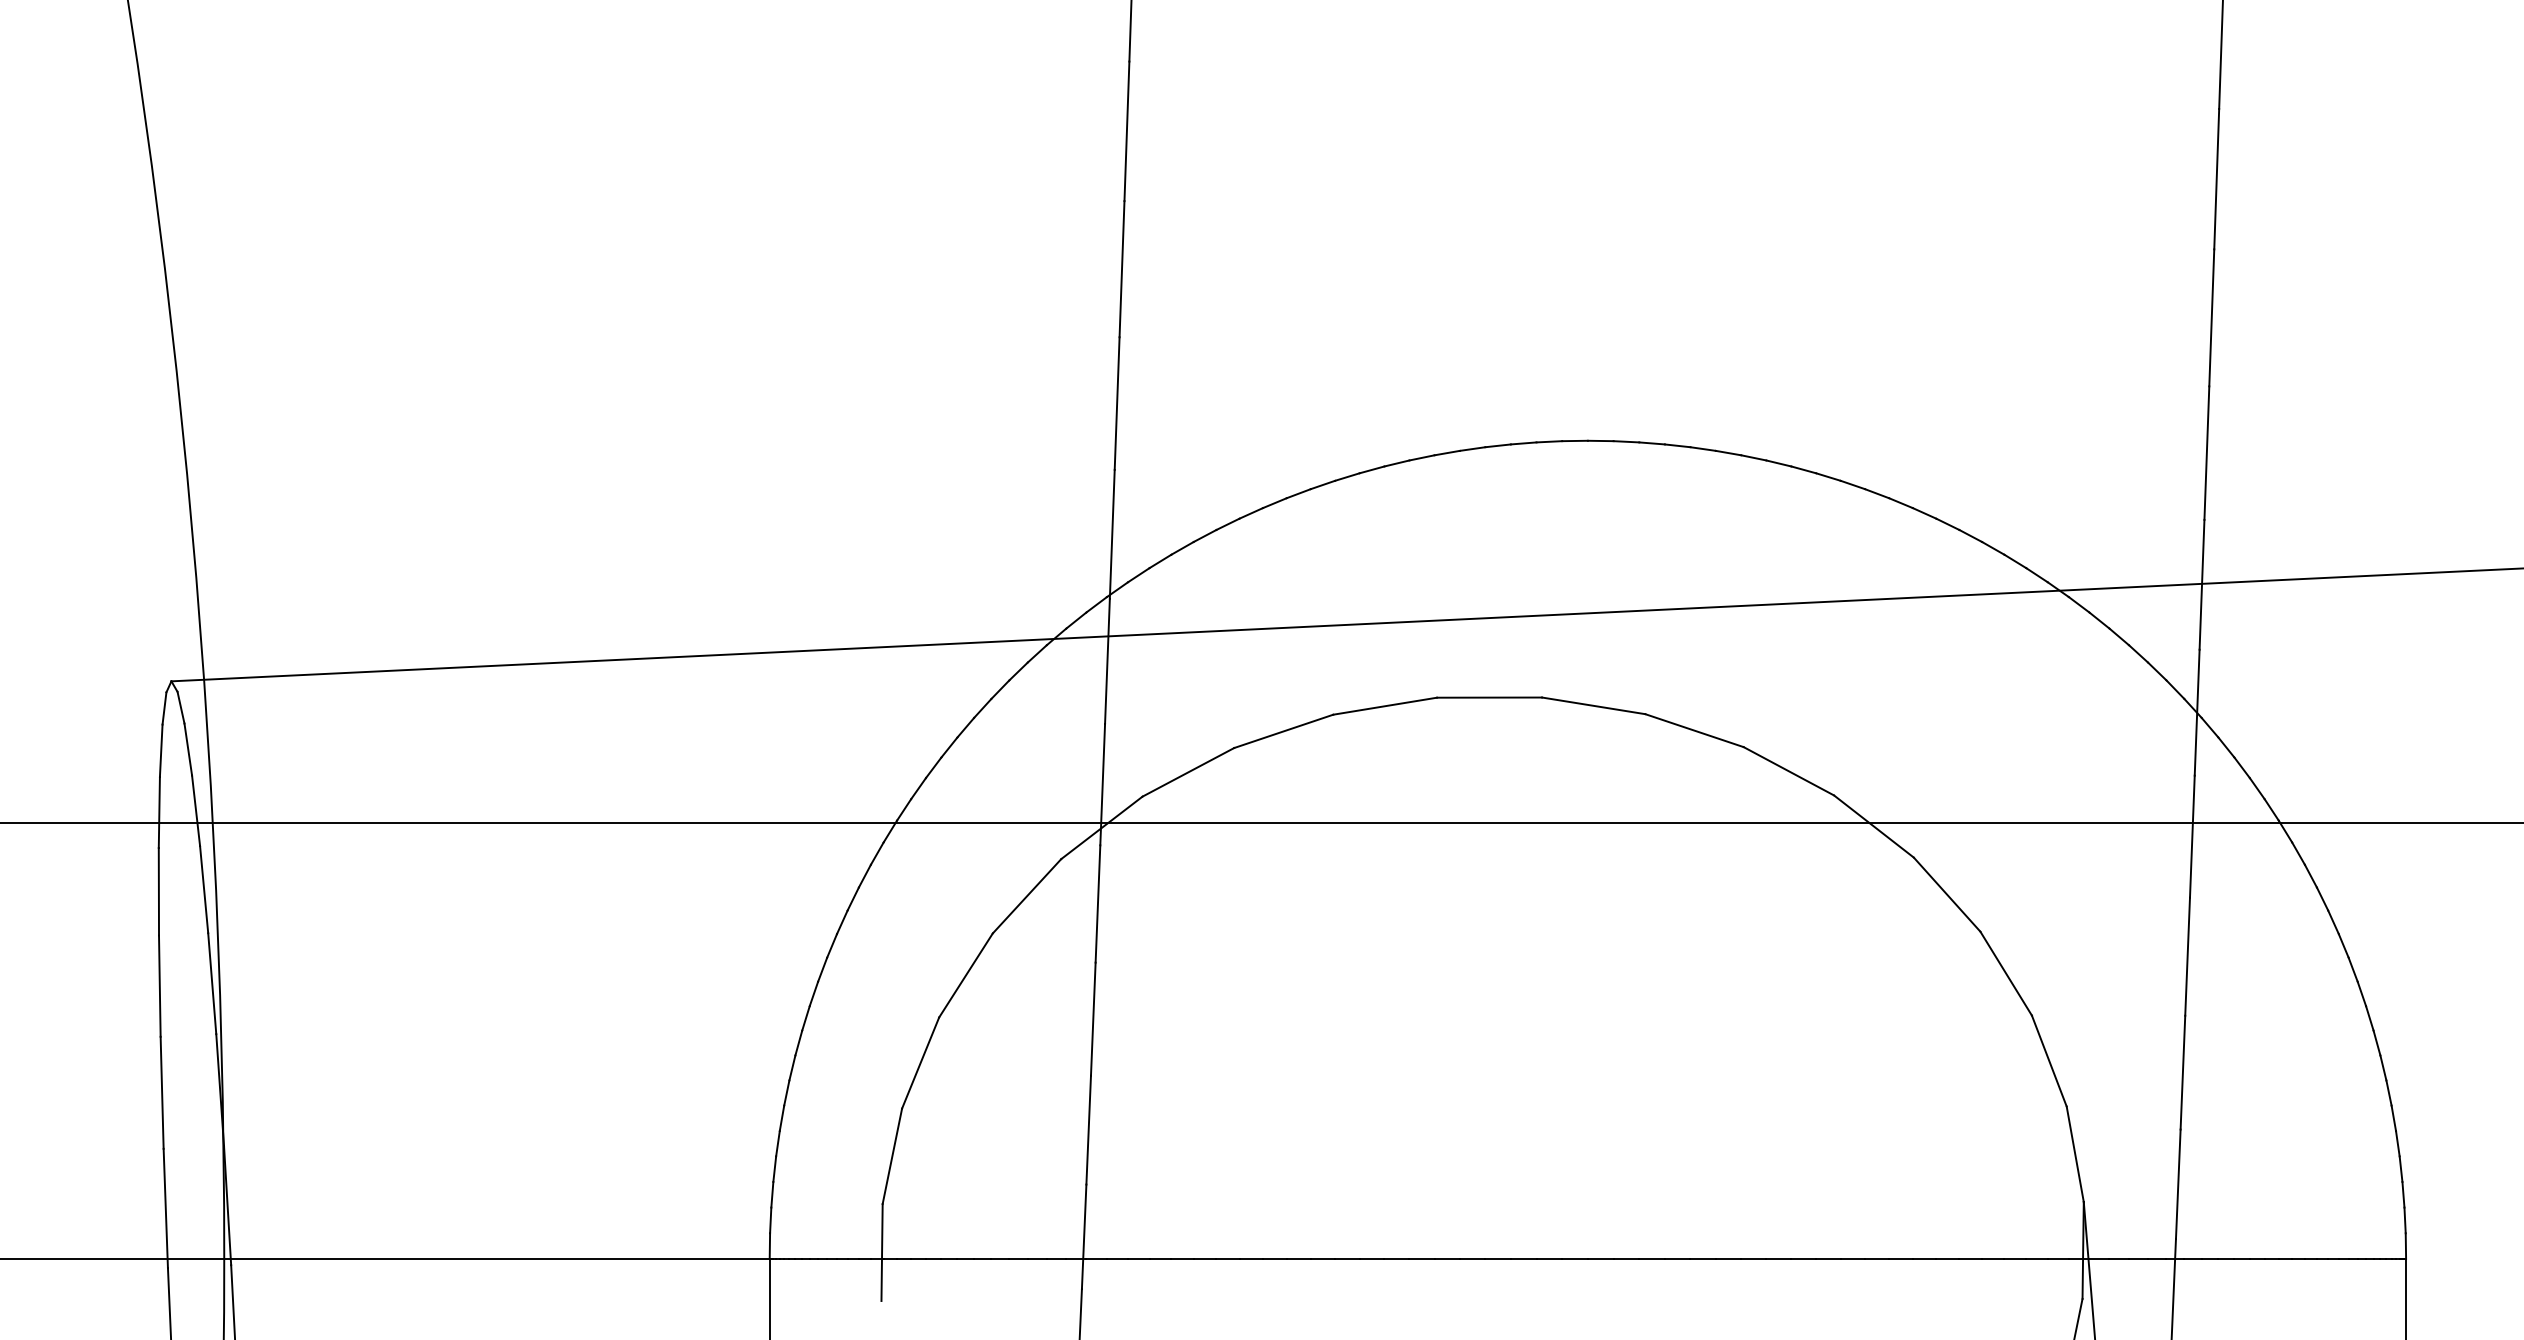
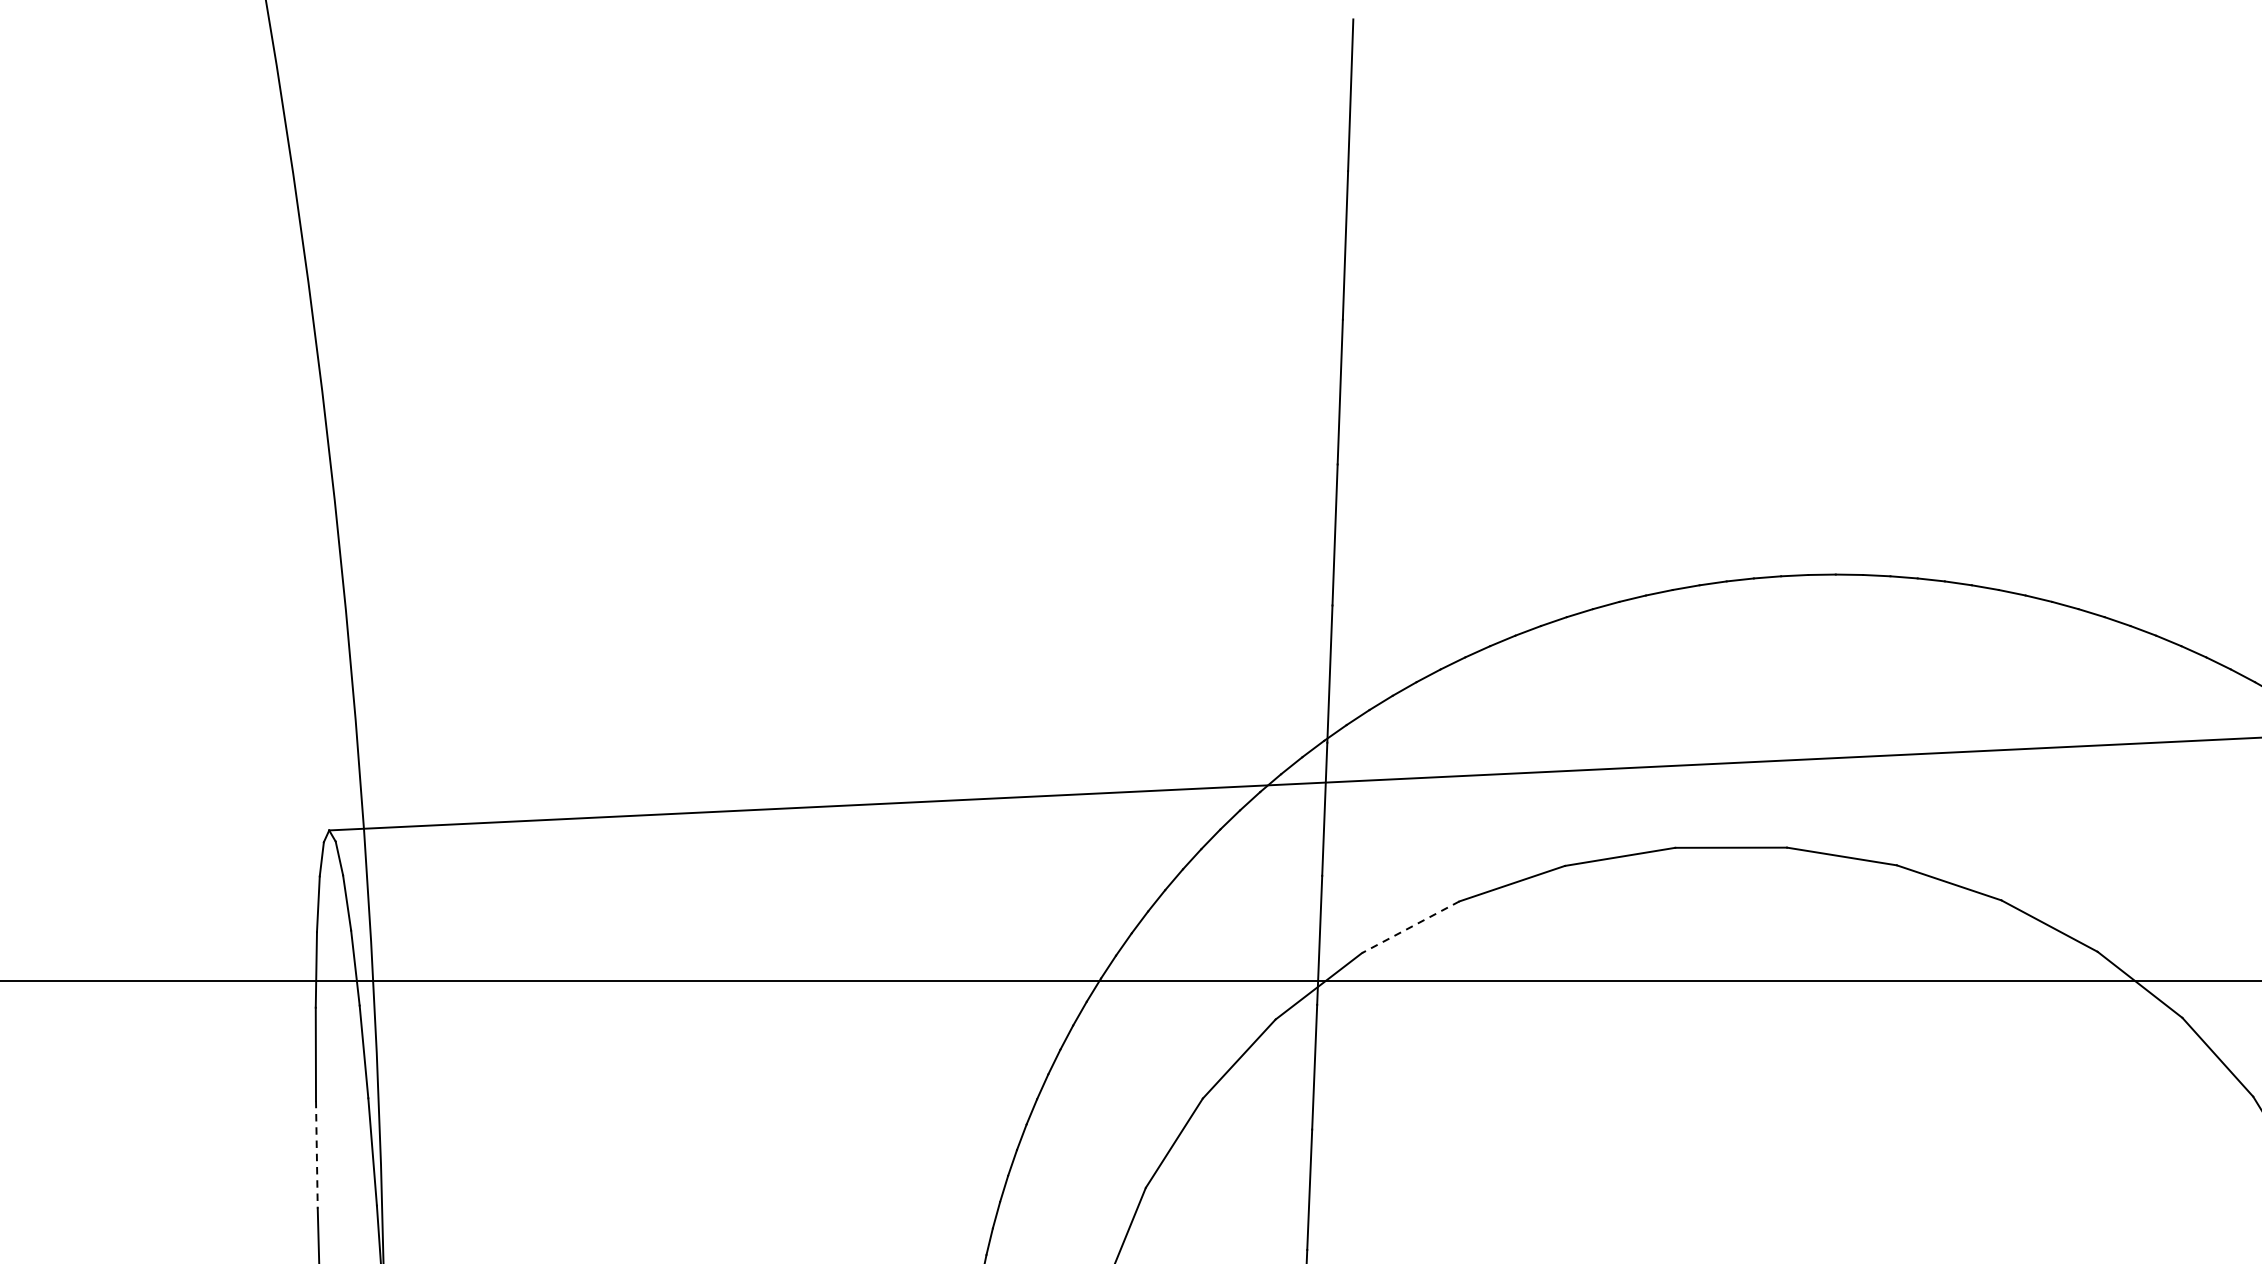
line: (1188, 772) -> (1410, 927), solid -> dashed
line: (159, 986) -> (316, 1154), solid -> dashed

